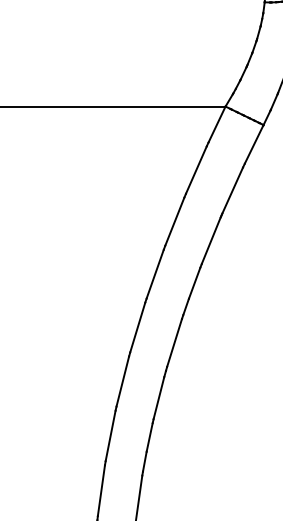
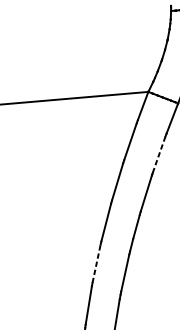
line: (232, 190) -> (159, 154), solid -> dashed
line: (137, 327) -> (96, 263), solid -> dashed

